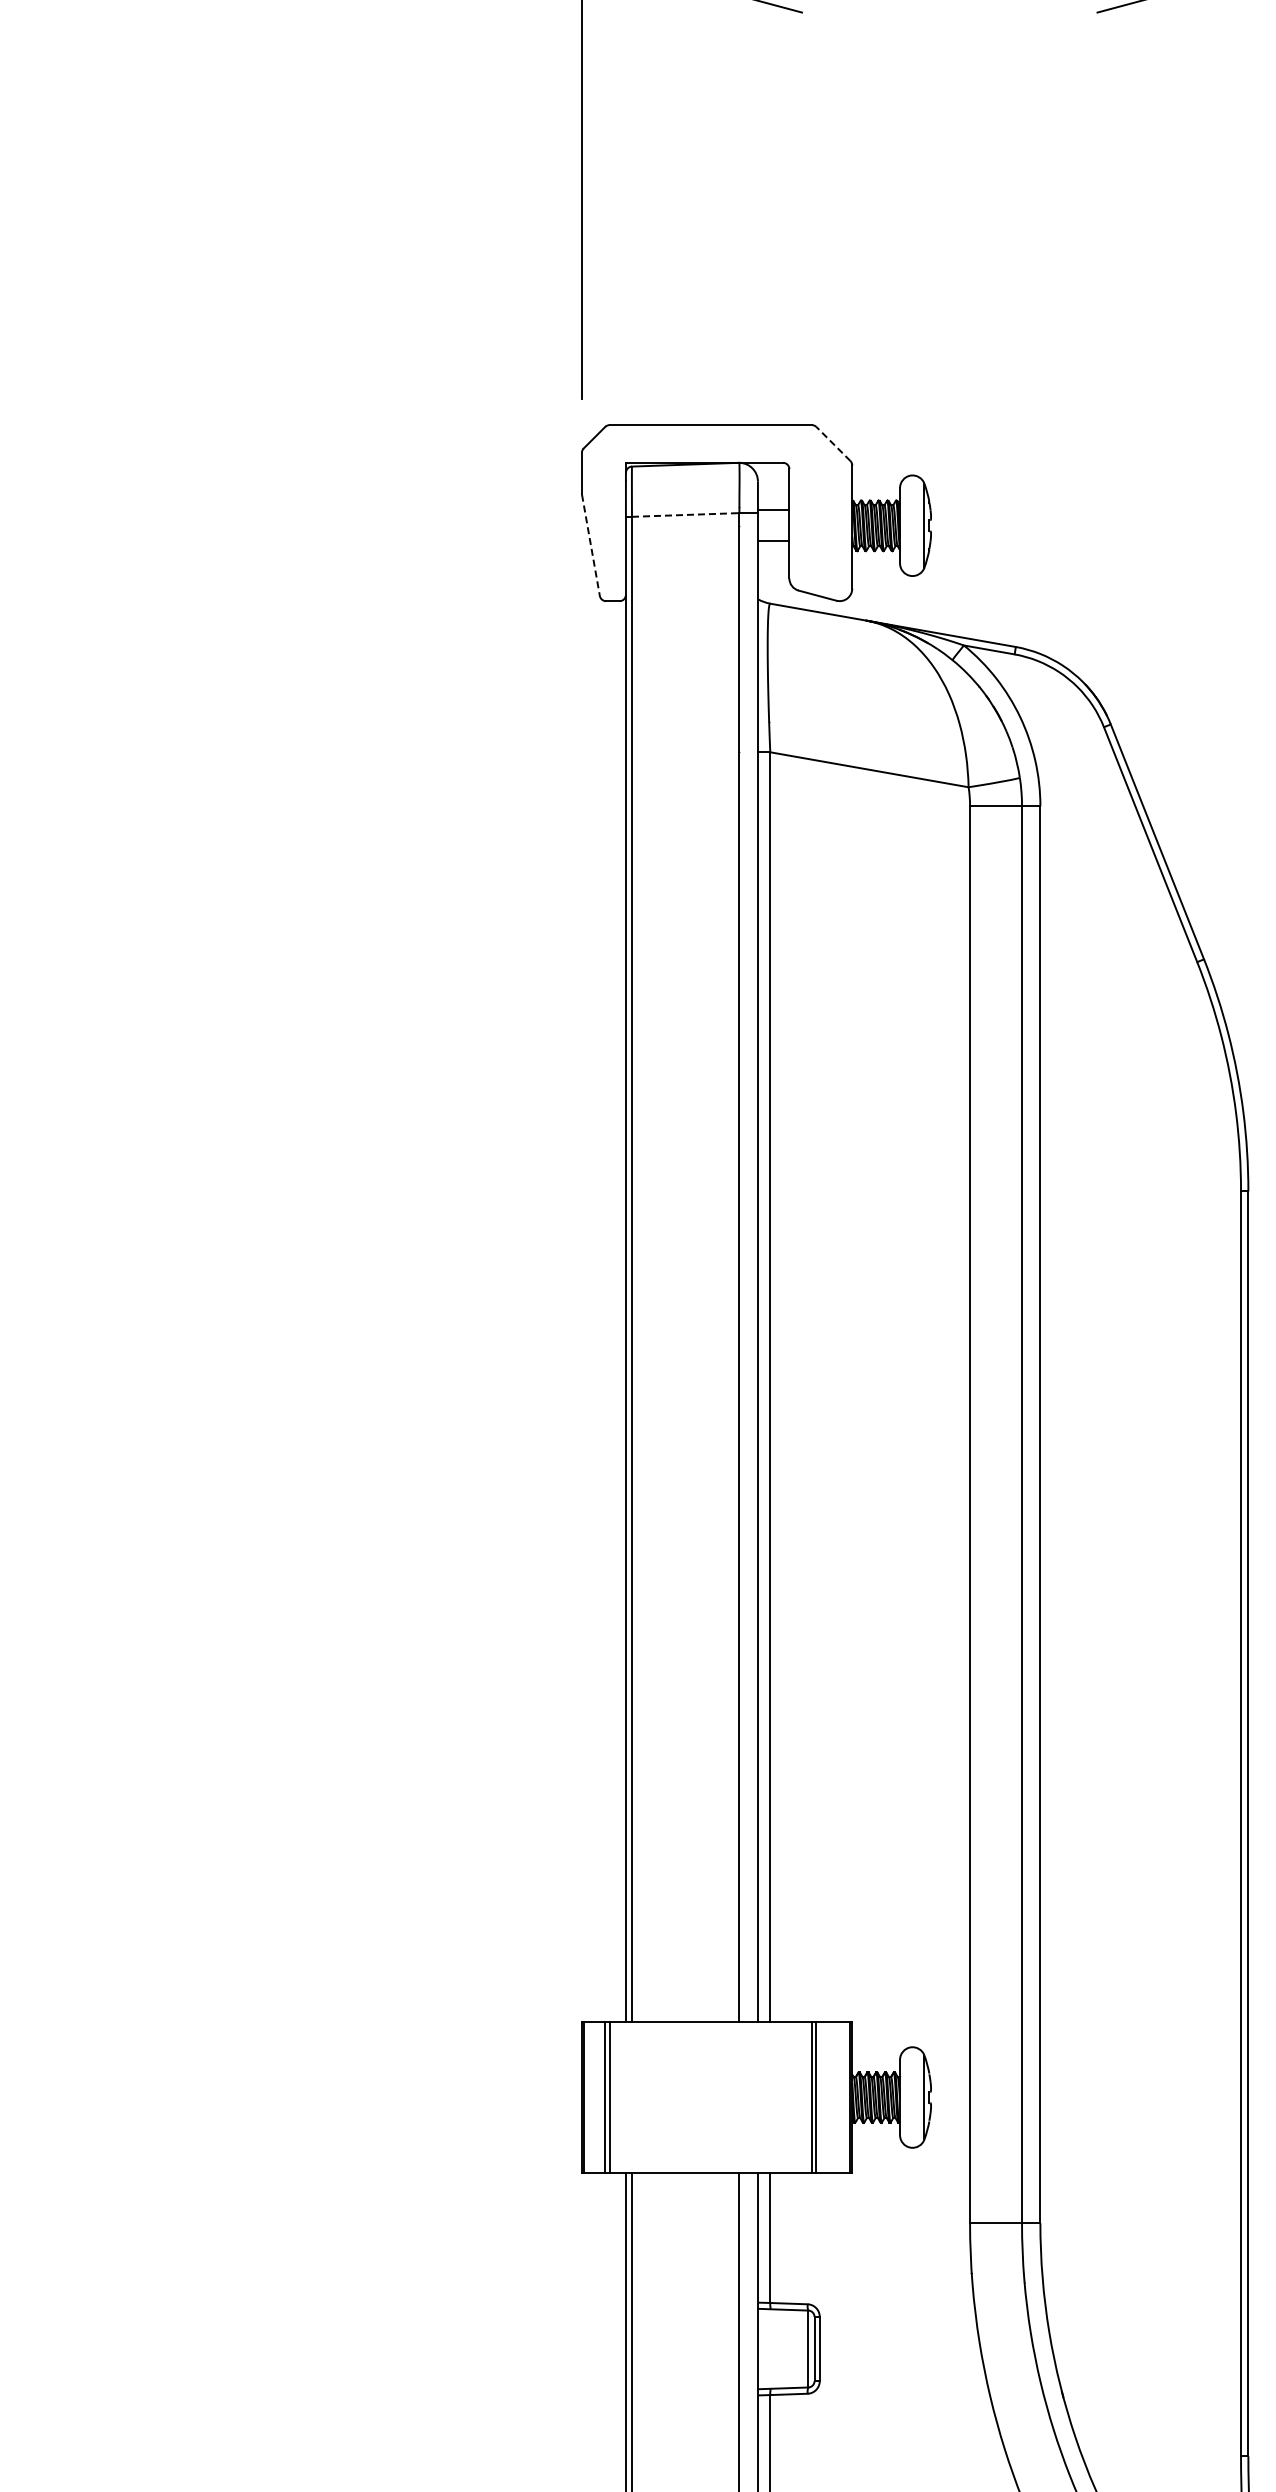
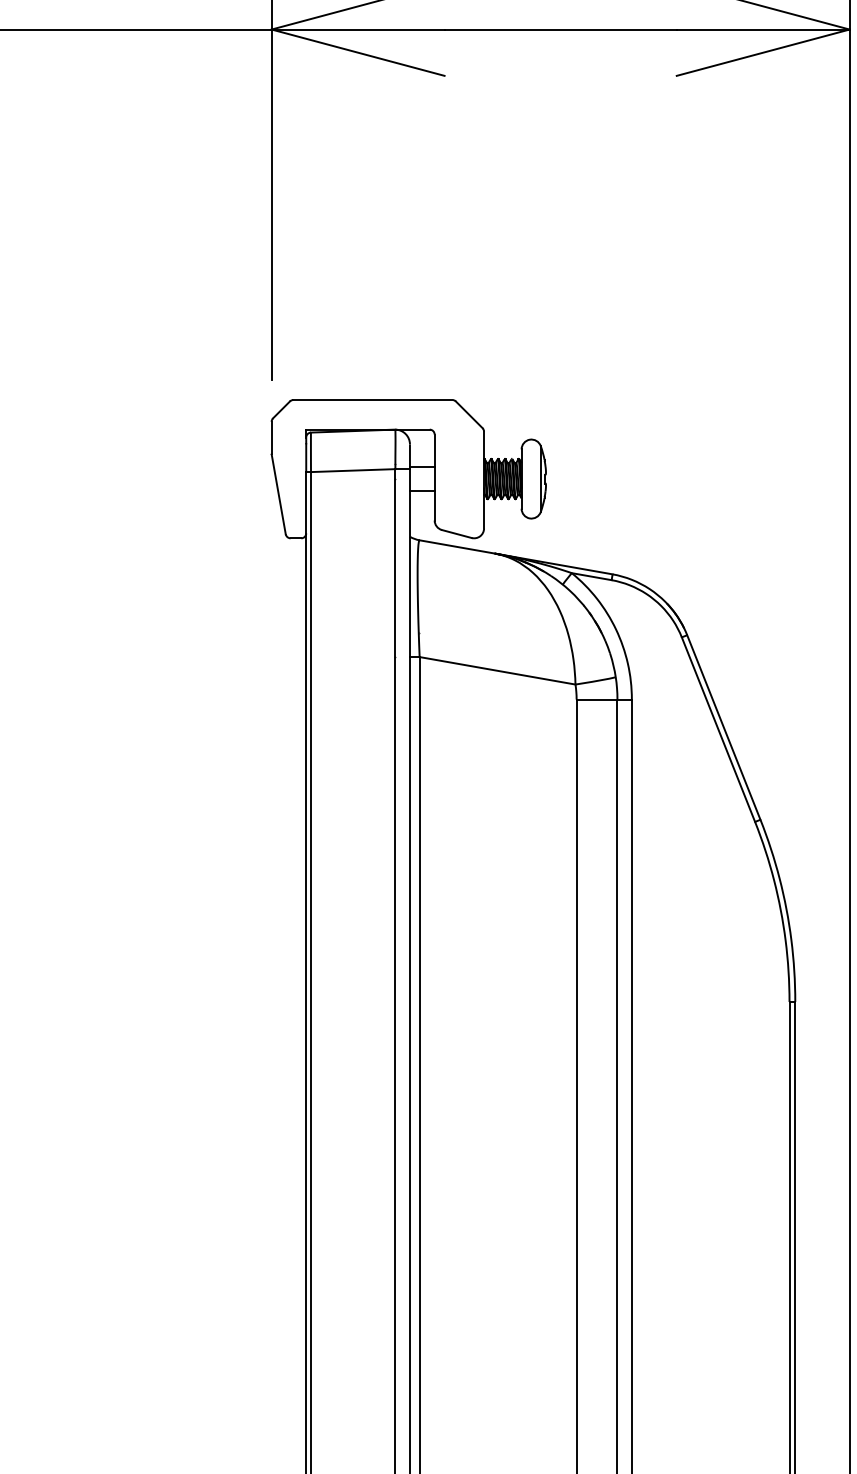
line: (833, 443) -> (469, 414), dashed -> solid
line: (685, 514) -> (353, 470), dashed -> solid
line: (591, 545) -> (279, 494), dashed -> solid

